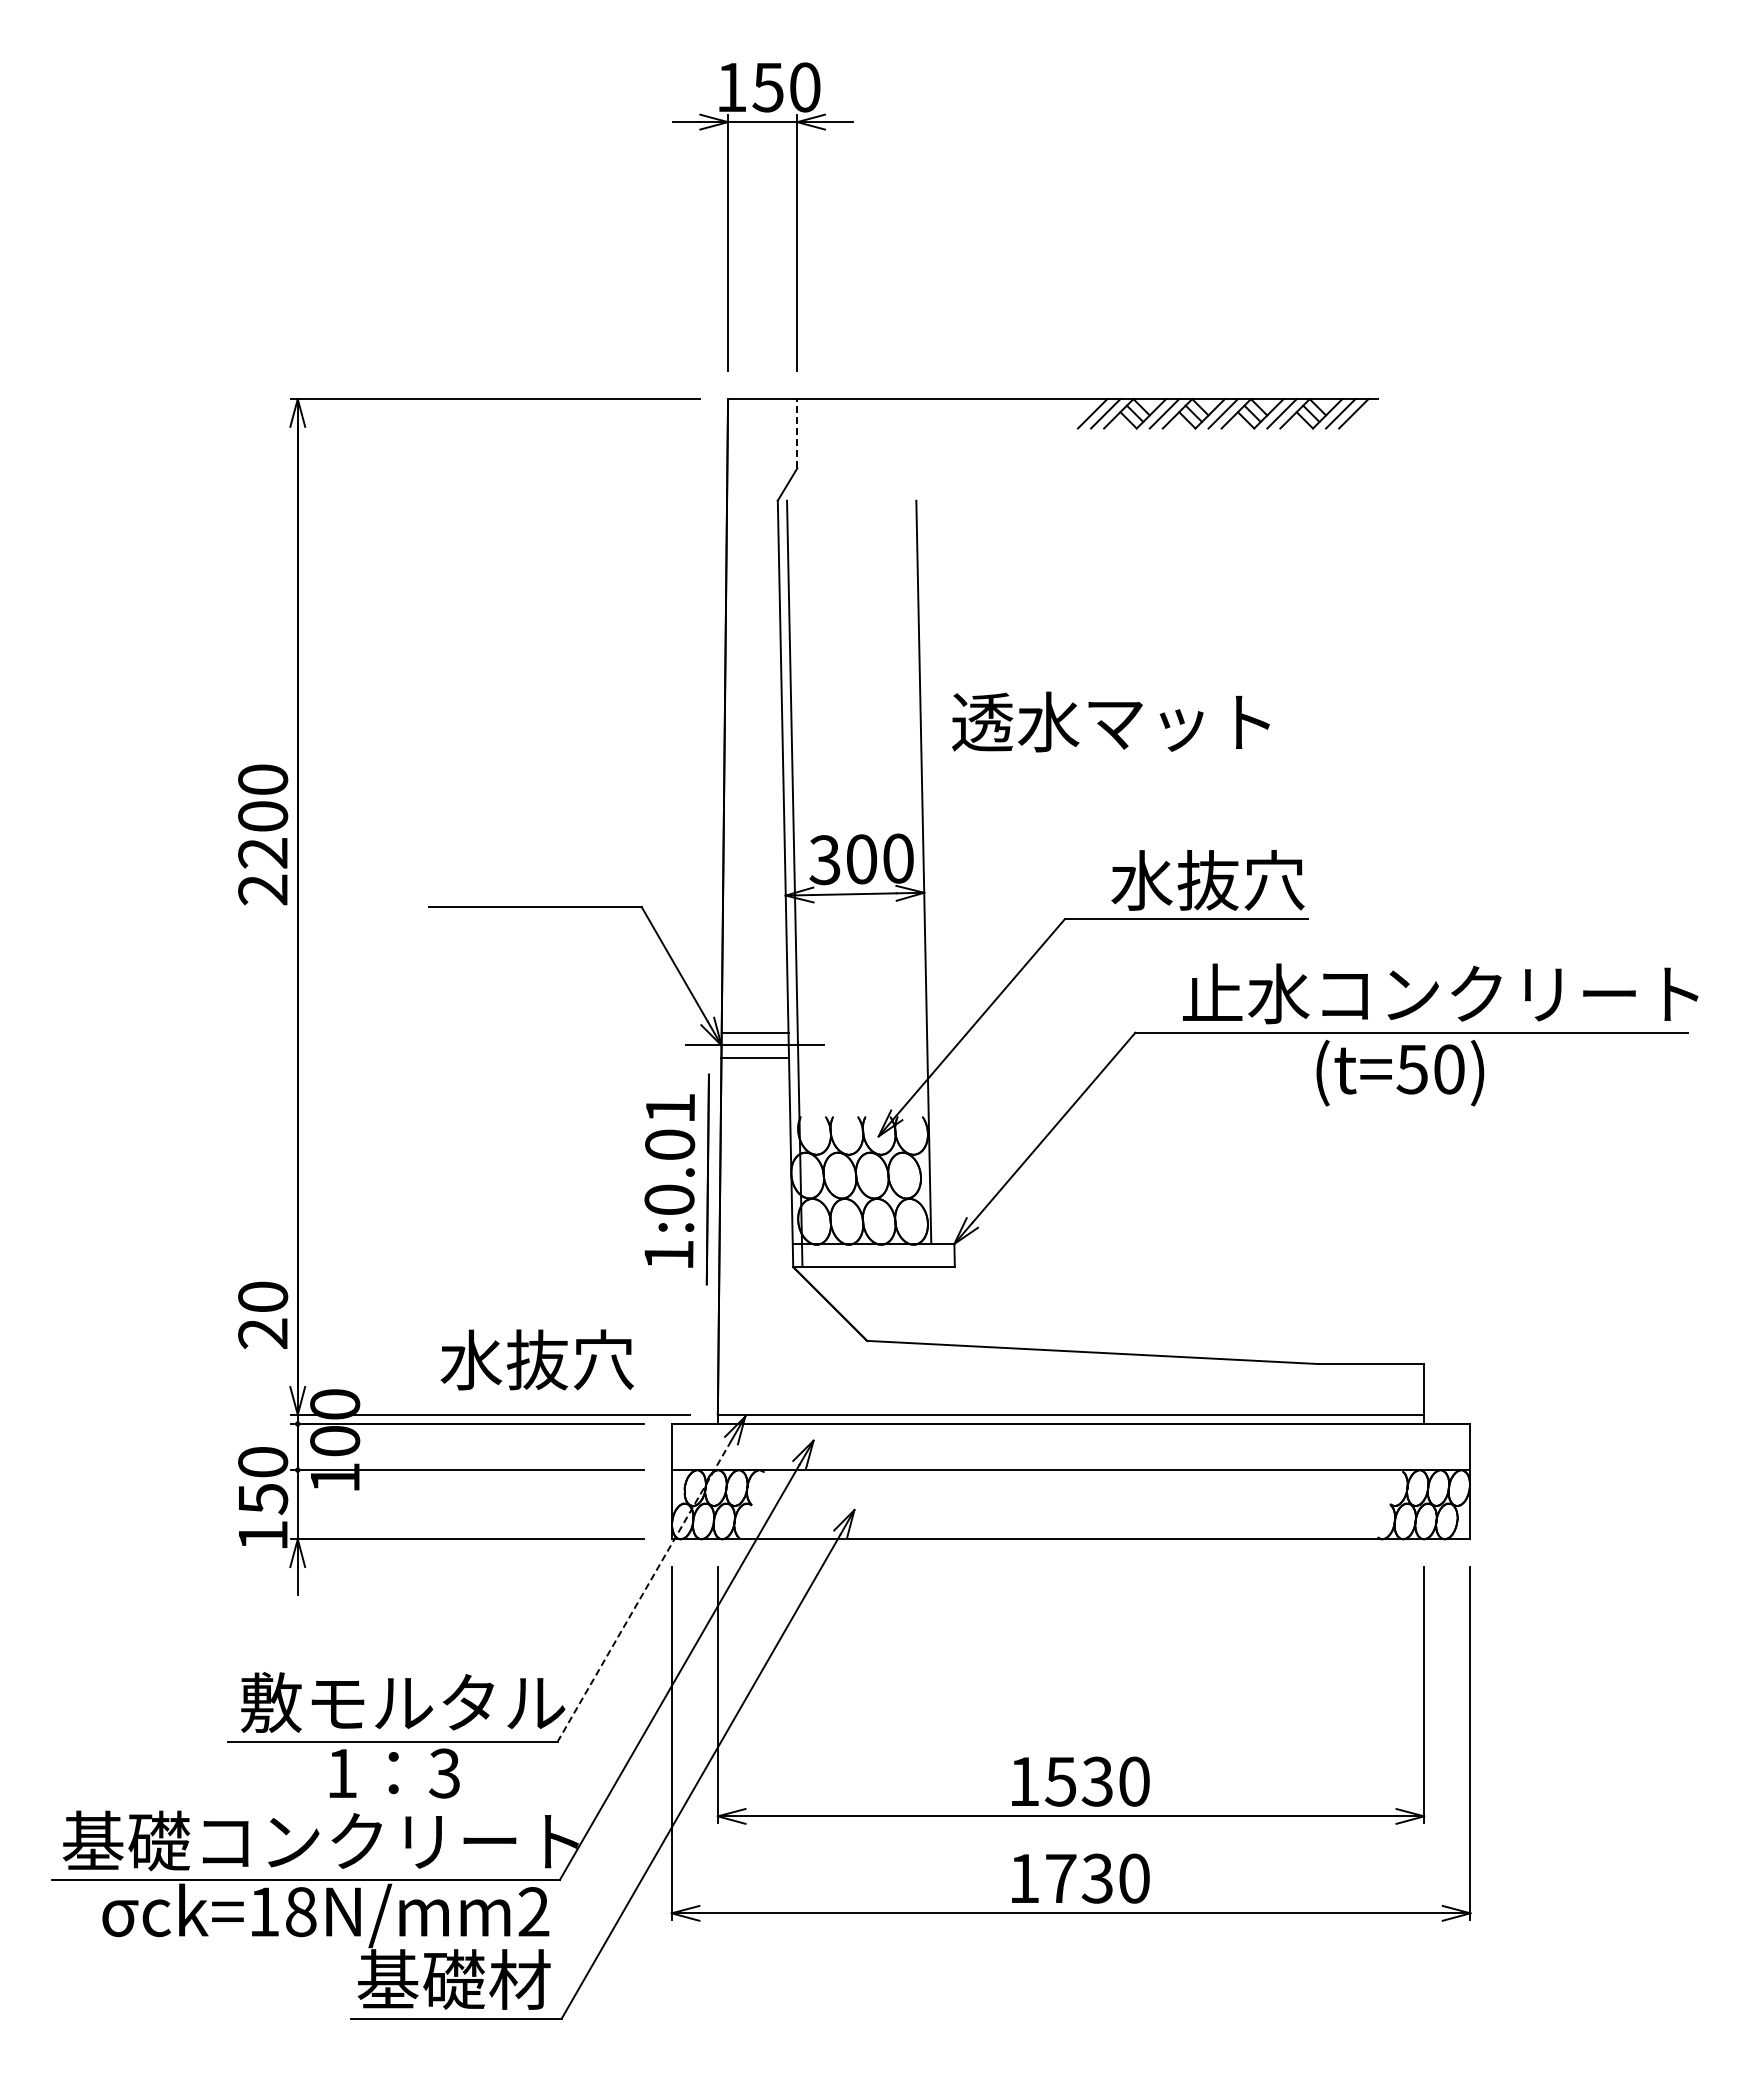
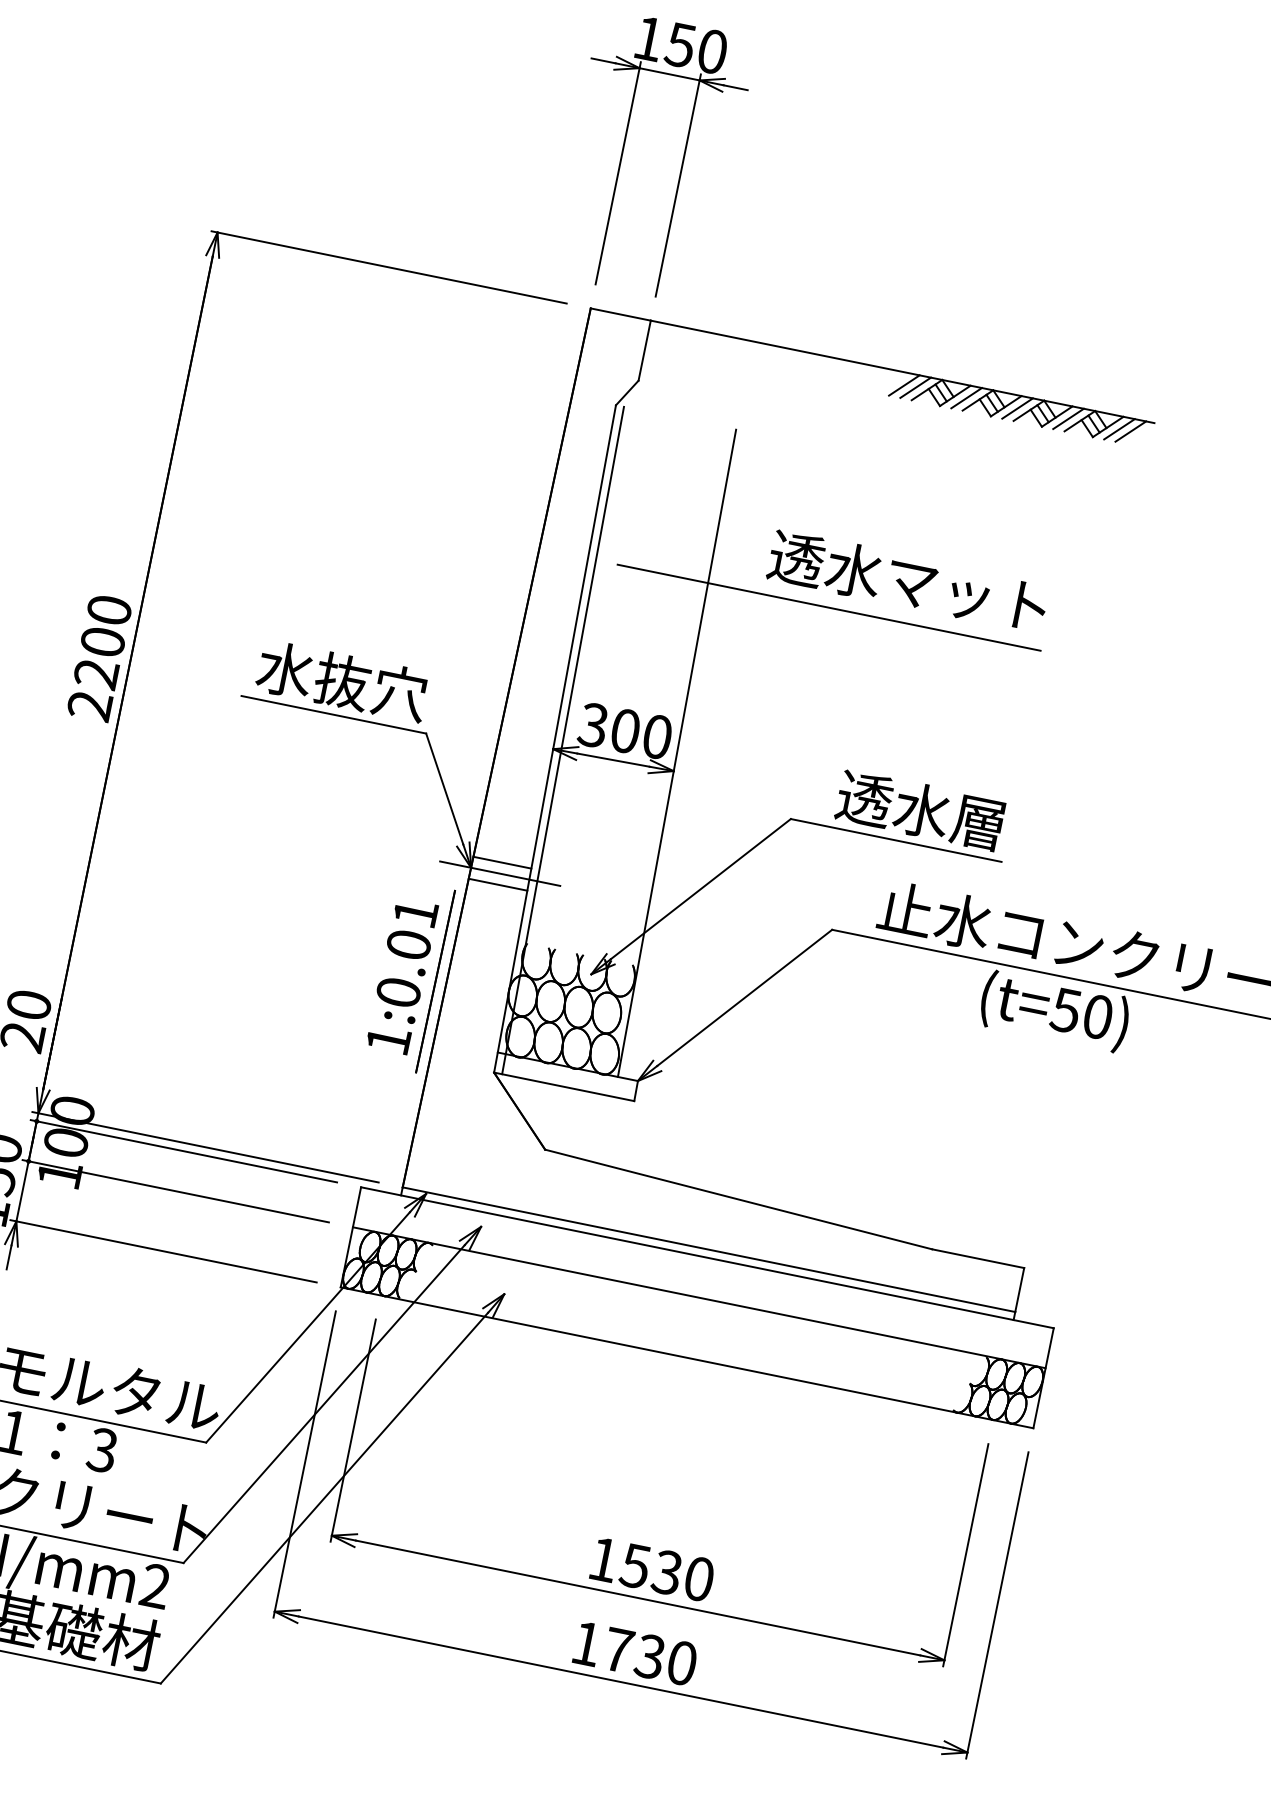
line: (797, 433) -> (644, 350), dashed -> solid
line: (1059, 676) -> (829, 607), added
text: (1110, 721) -> (907, 580), moved
text: (263, 834) -> (100, 657), moved
text: (1207, 880) -> (921, 810), 水抜穴 -> 透水層
text: (536, 1359) -> (341, 680), moved
line: (644, 1591) -> (307, 1327), dashed -> solid

